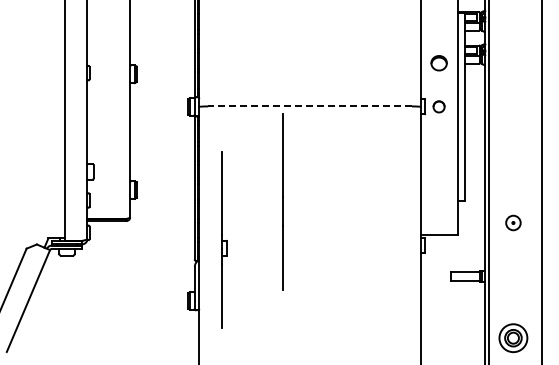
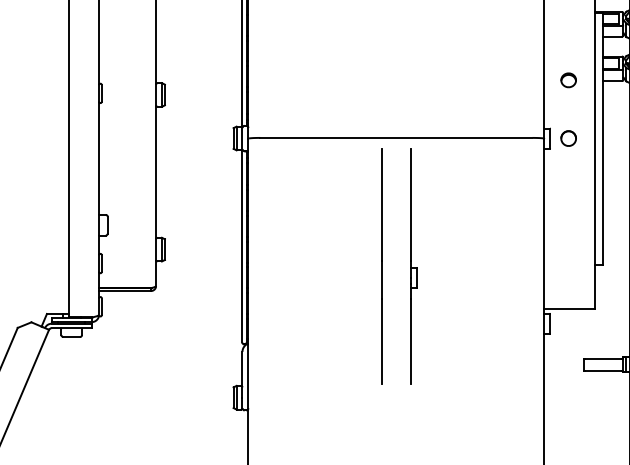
part: (438, 63) -> (567, 80), size x0.71
line: (310, 106) -> (396, 138), dashed -> solid
line: (282, 201) -> (380, 266), moved
part: (224, 239) -> (414, 266), moved

